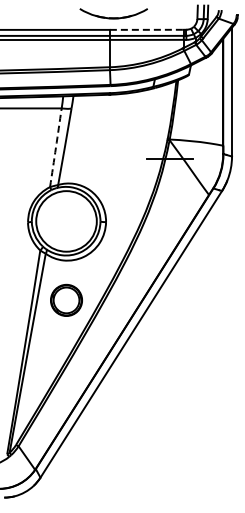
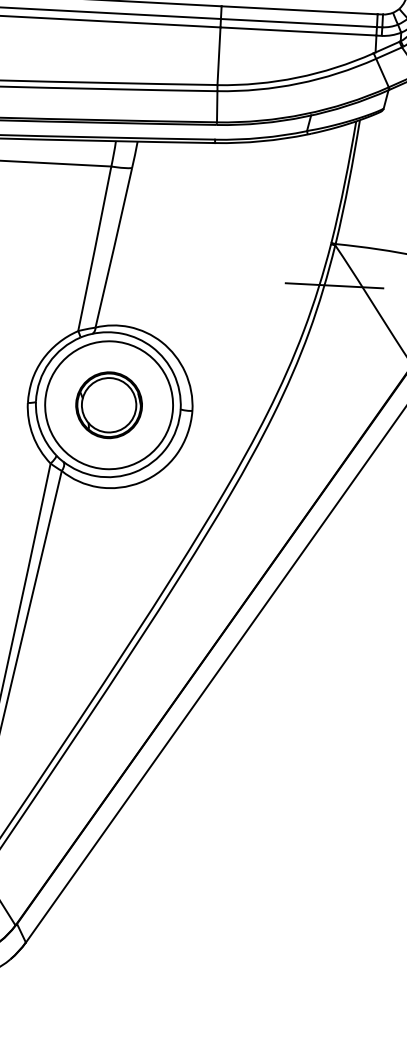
line: (147, 29) -> (300, 9), dashed -> solid
arc: (55, 147) -> (94, 248), dashed -> solid
part: (66, 299) -> (109, 403), moved

